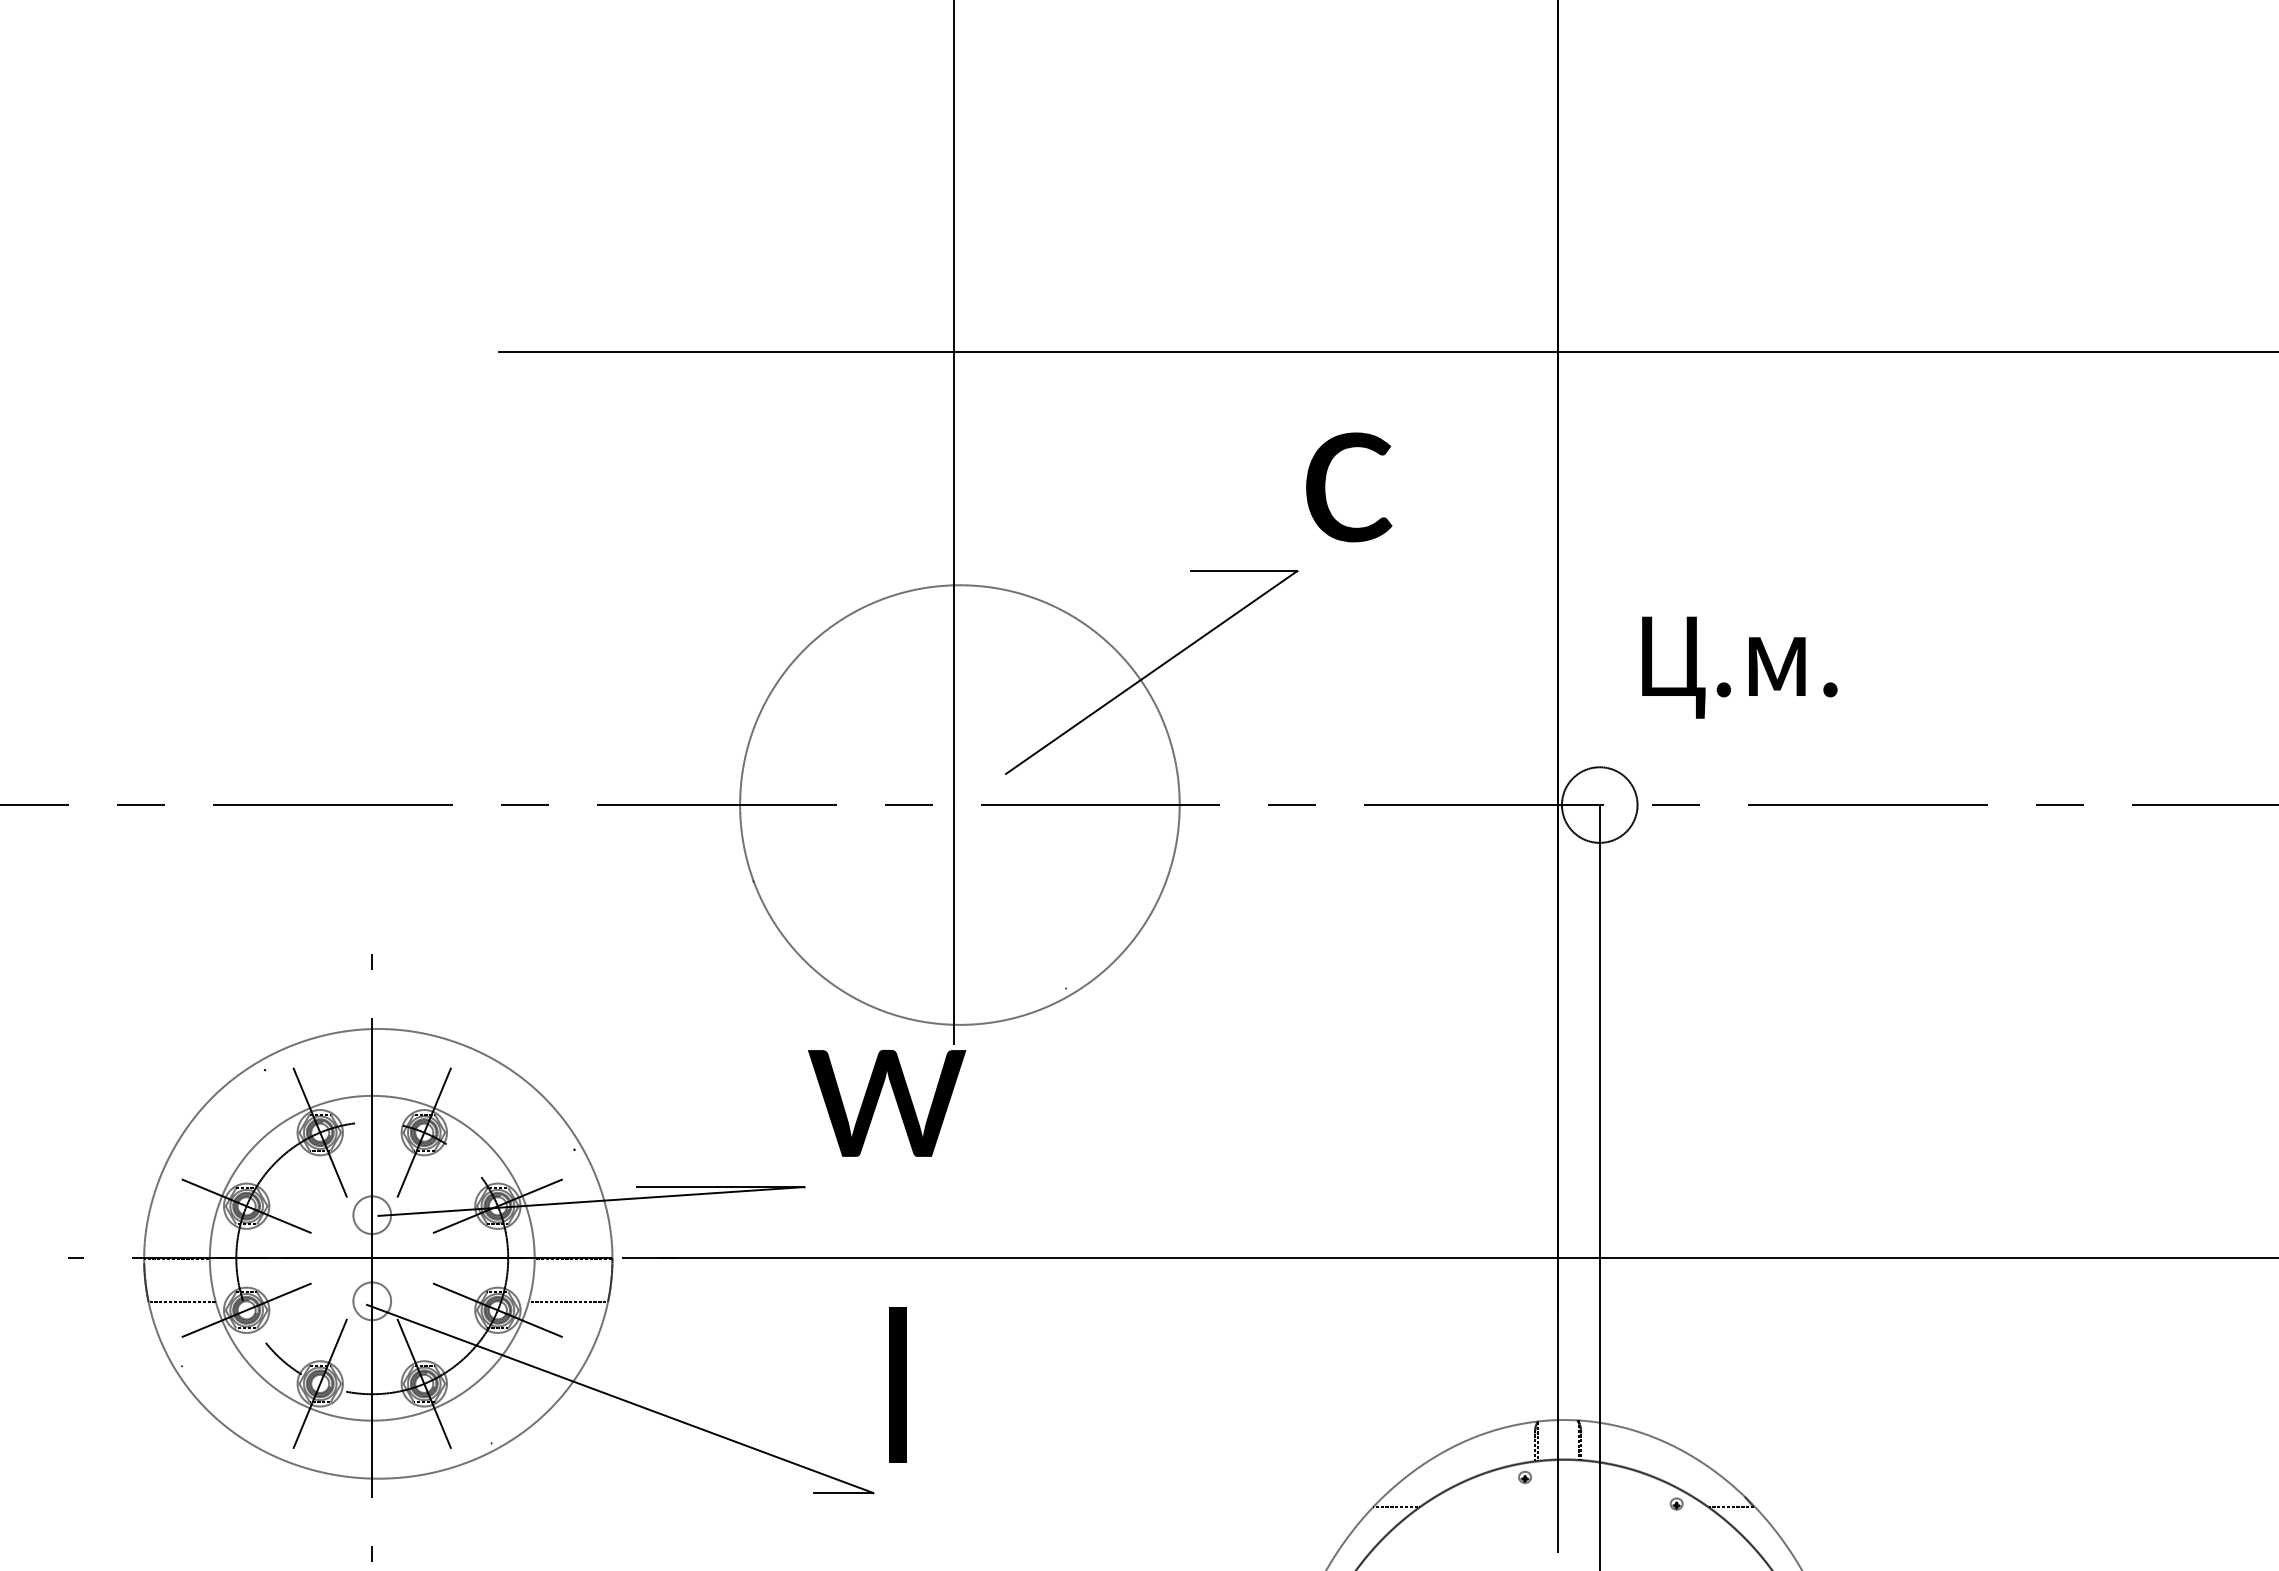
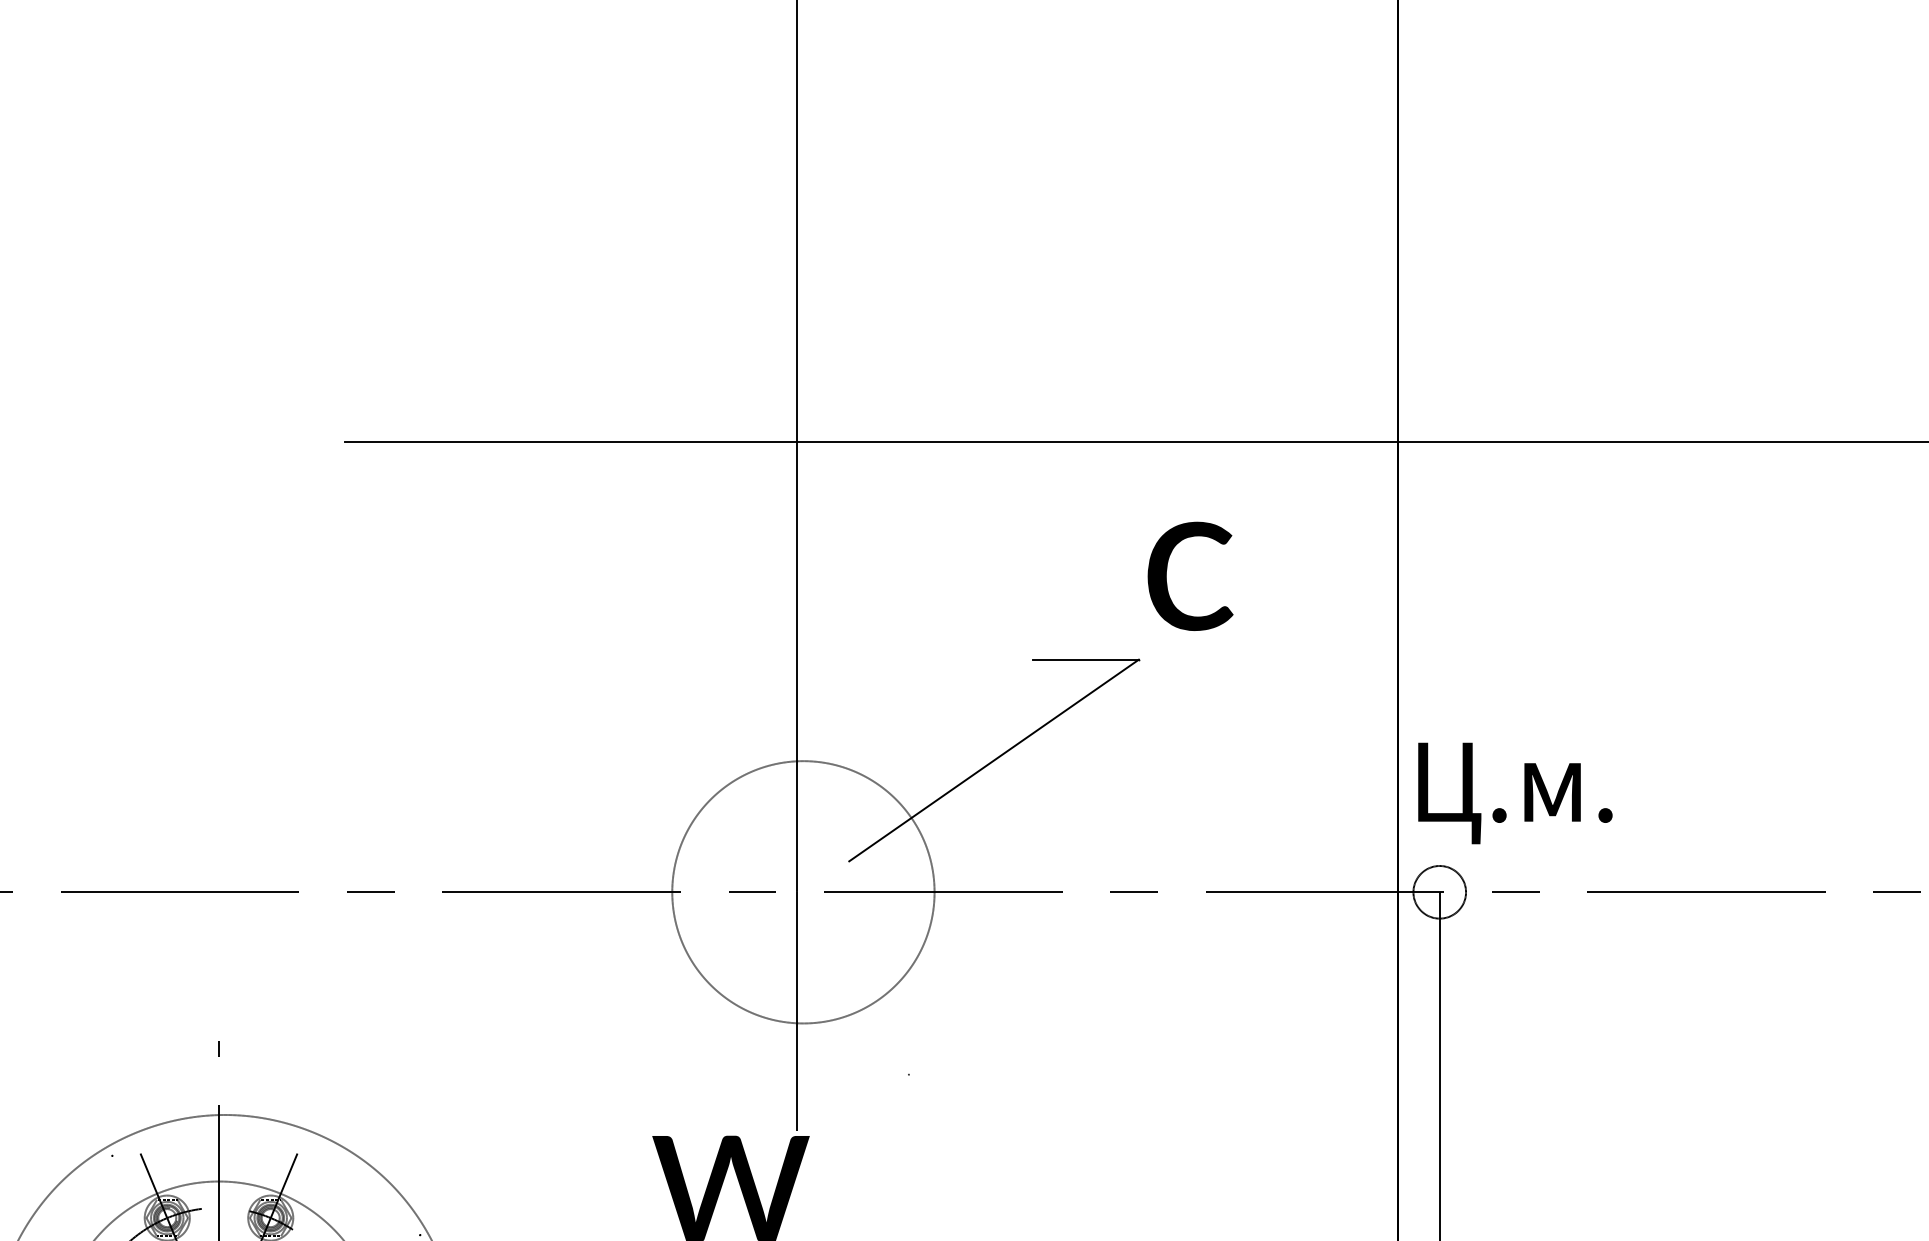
text: (1739, 667) -> (1515, 793), moved
circle: (959, 804) -> (803, 891), size x0.6
circle: (1599, 804) -> (1439, 891), size x0.7

